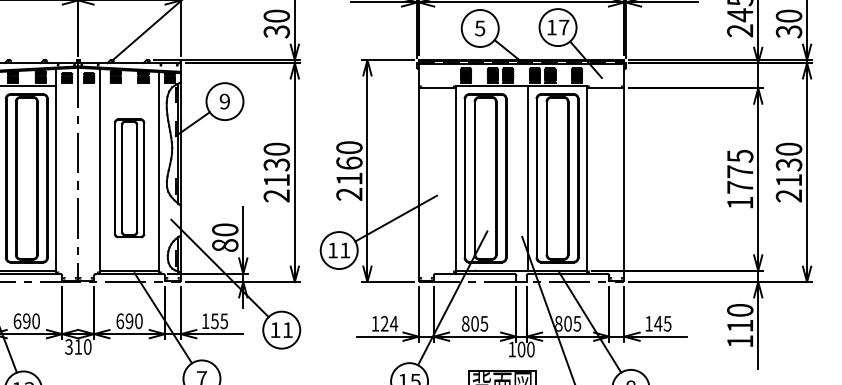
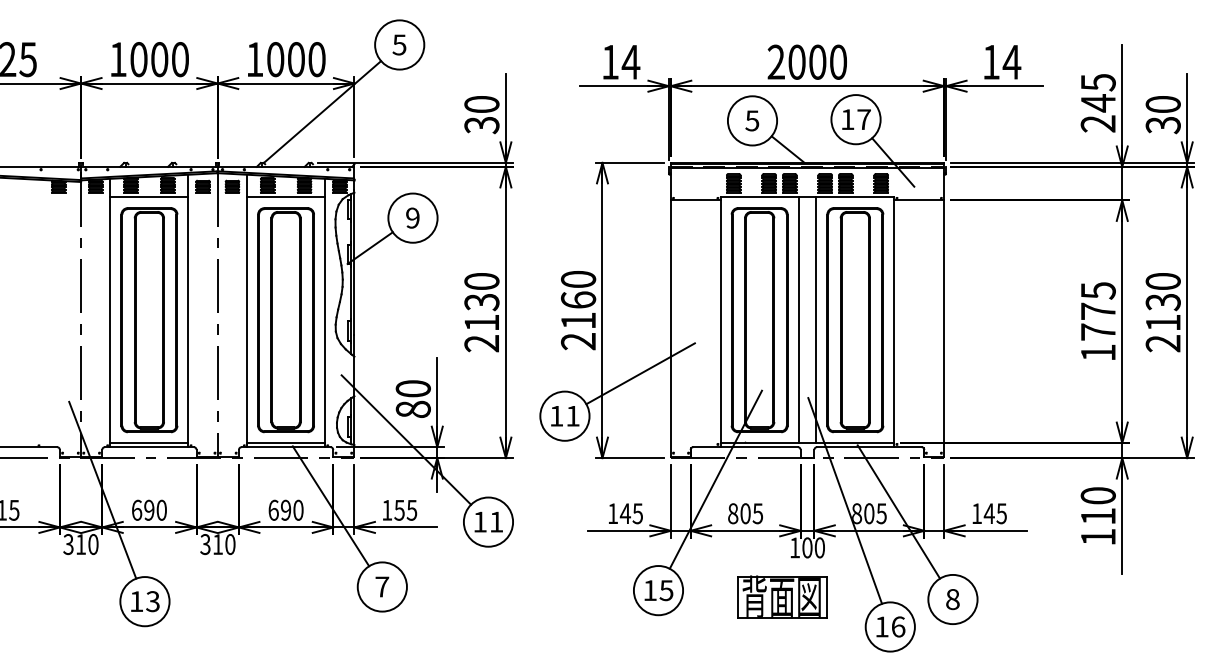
line: (129, 86) -> (286, 197), added
part: (129, 178) -> (285, 320), size x1.43
line: (514, 178) -> (798, 320), added
text: (389, 323) -> (631, 513), 124 -> 145

